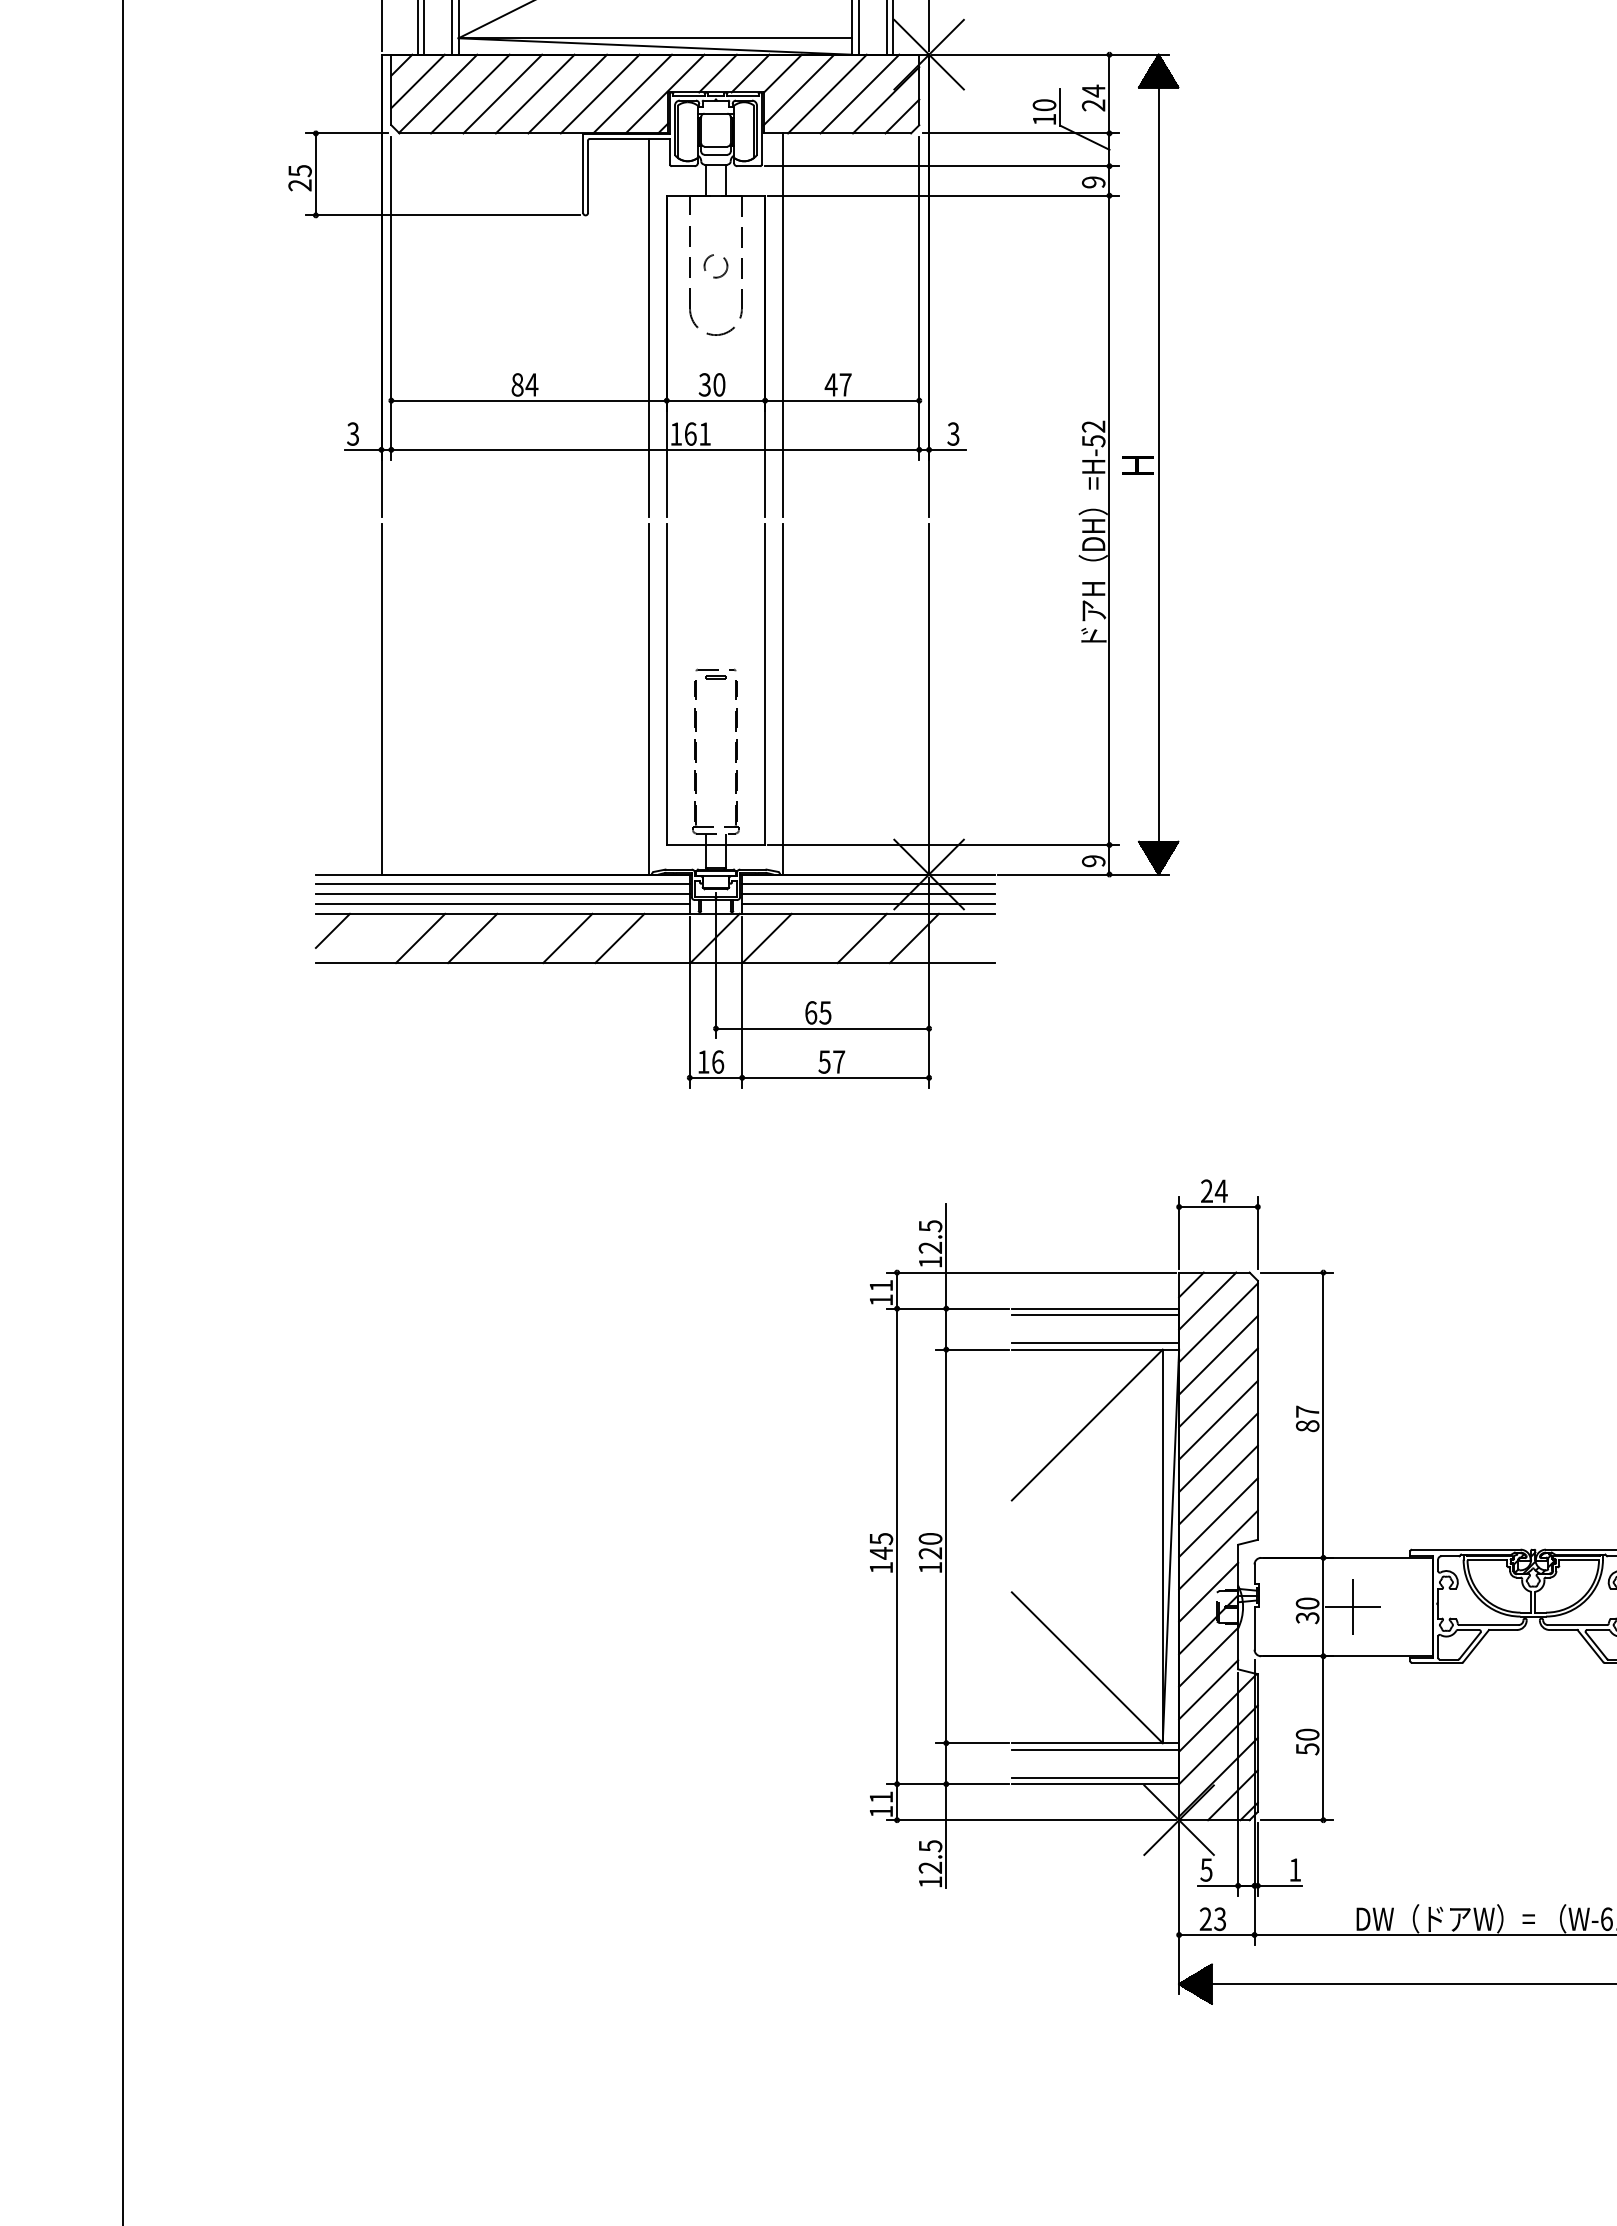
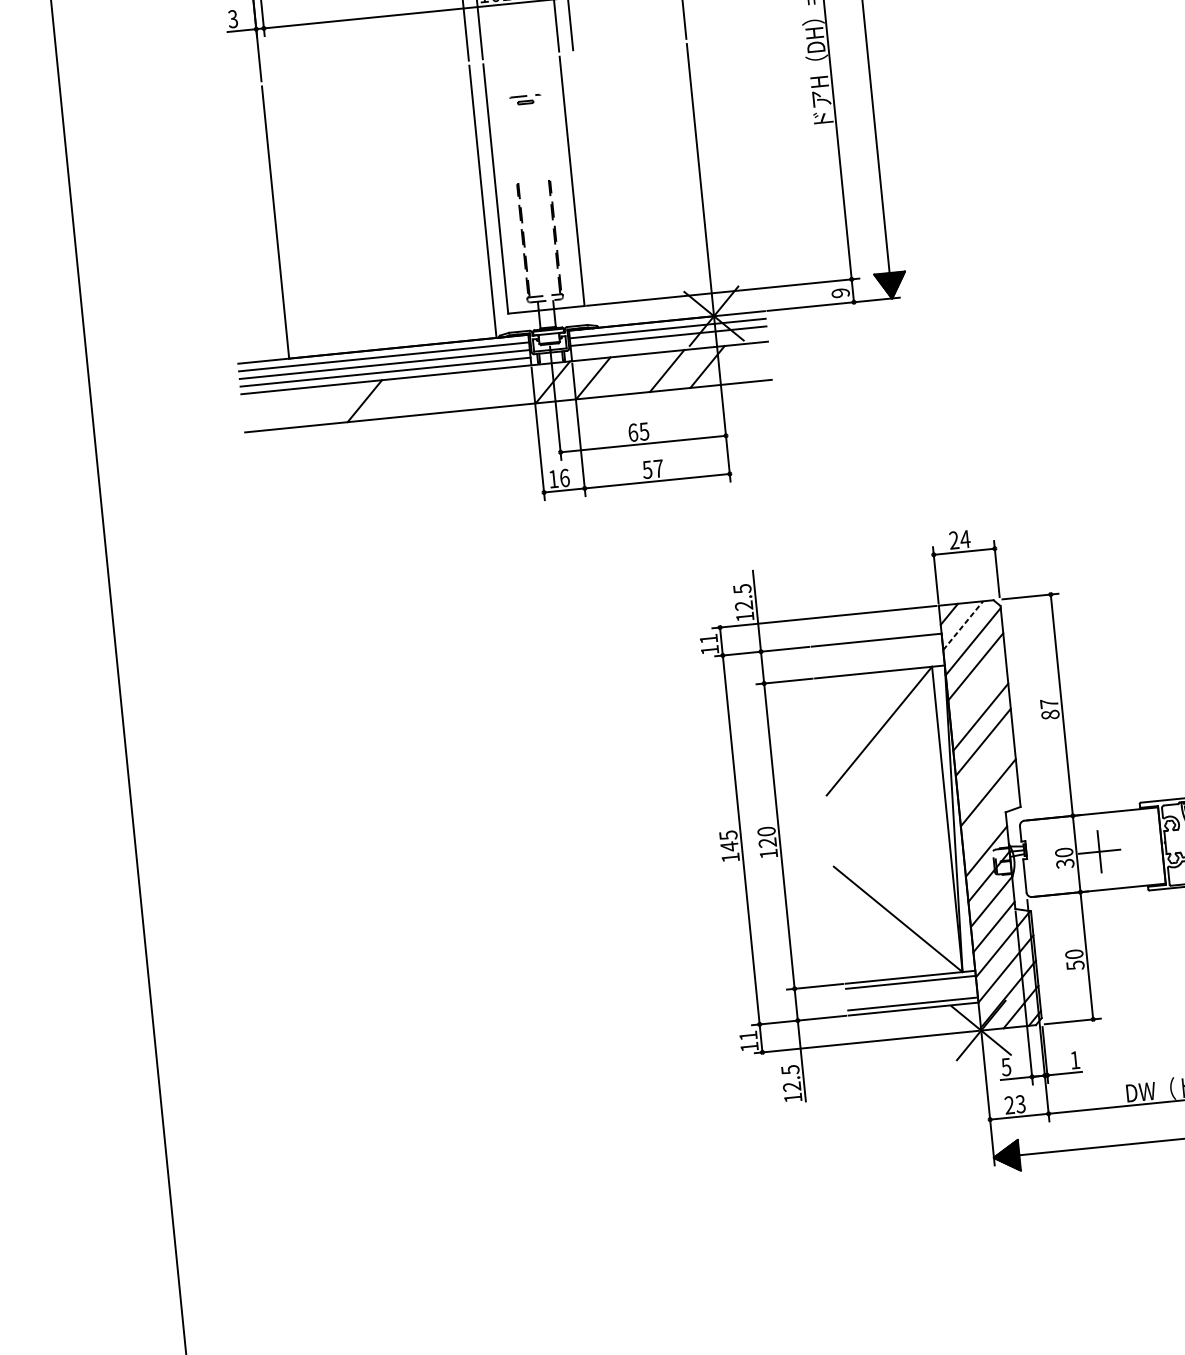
part: (715, 673) -> (525, 99), moved
line: (783, 698) -> (587, 190), removed
line: (868, 904) -> (669, 344), removed
line: (332, 930) -> (255, 405), removed
line: (420, 938) -> (324, 405), removed
line: (567, 938) -> (438, 393), removed
line: (619, 938) -> (478, 389), removed
line: (1208, 1300) -> (963, 625), solid -> dashed
line: (1095, 1315) -> (877, 645), removed
line: (1095, 1343) -> (879, 667), removed
line: (1218, 1387) -> (978, 691), removed
line: (1218, 1484) -> (985, 767), removed
line: (1218, 1549) -> (990, 817), removed

